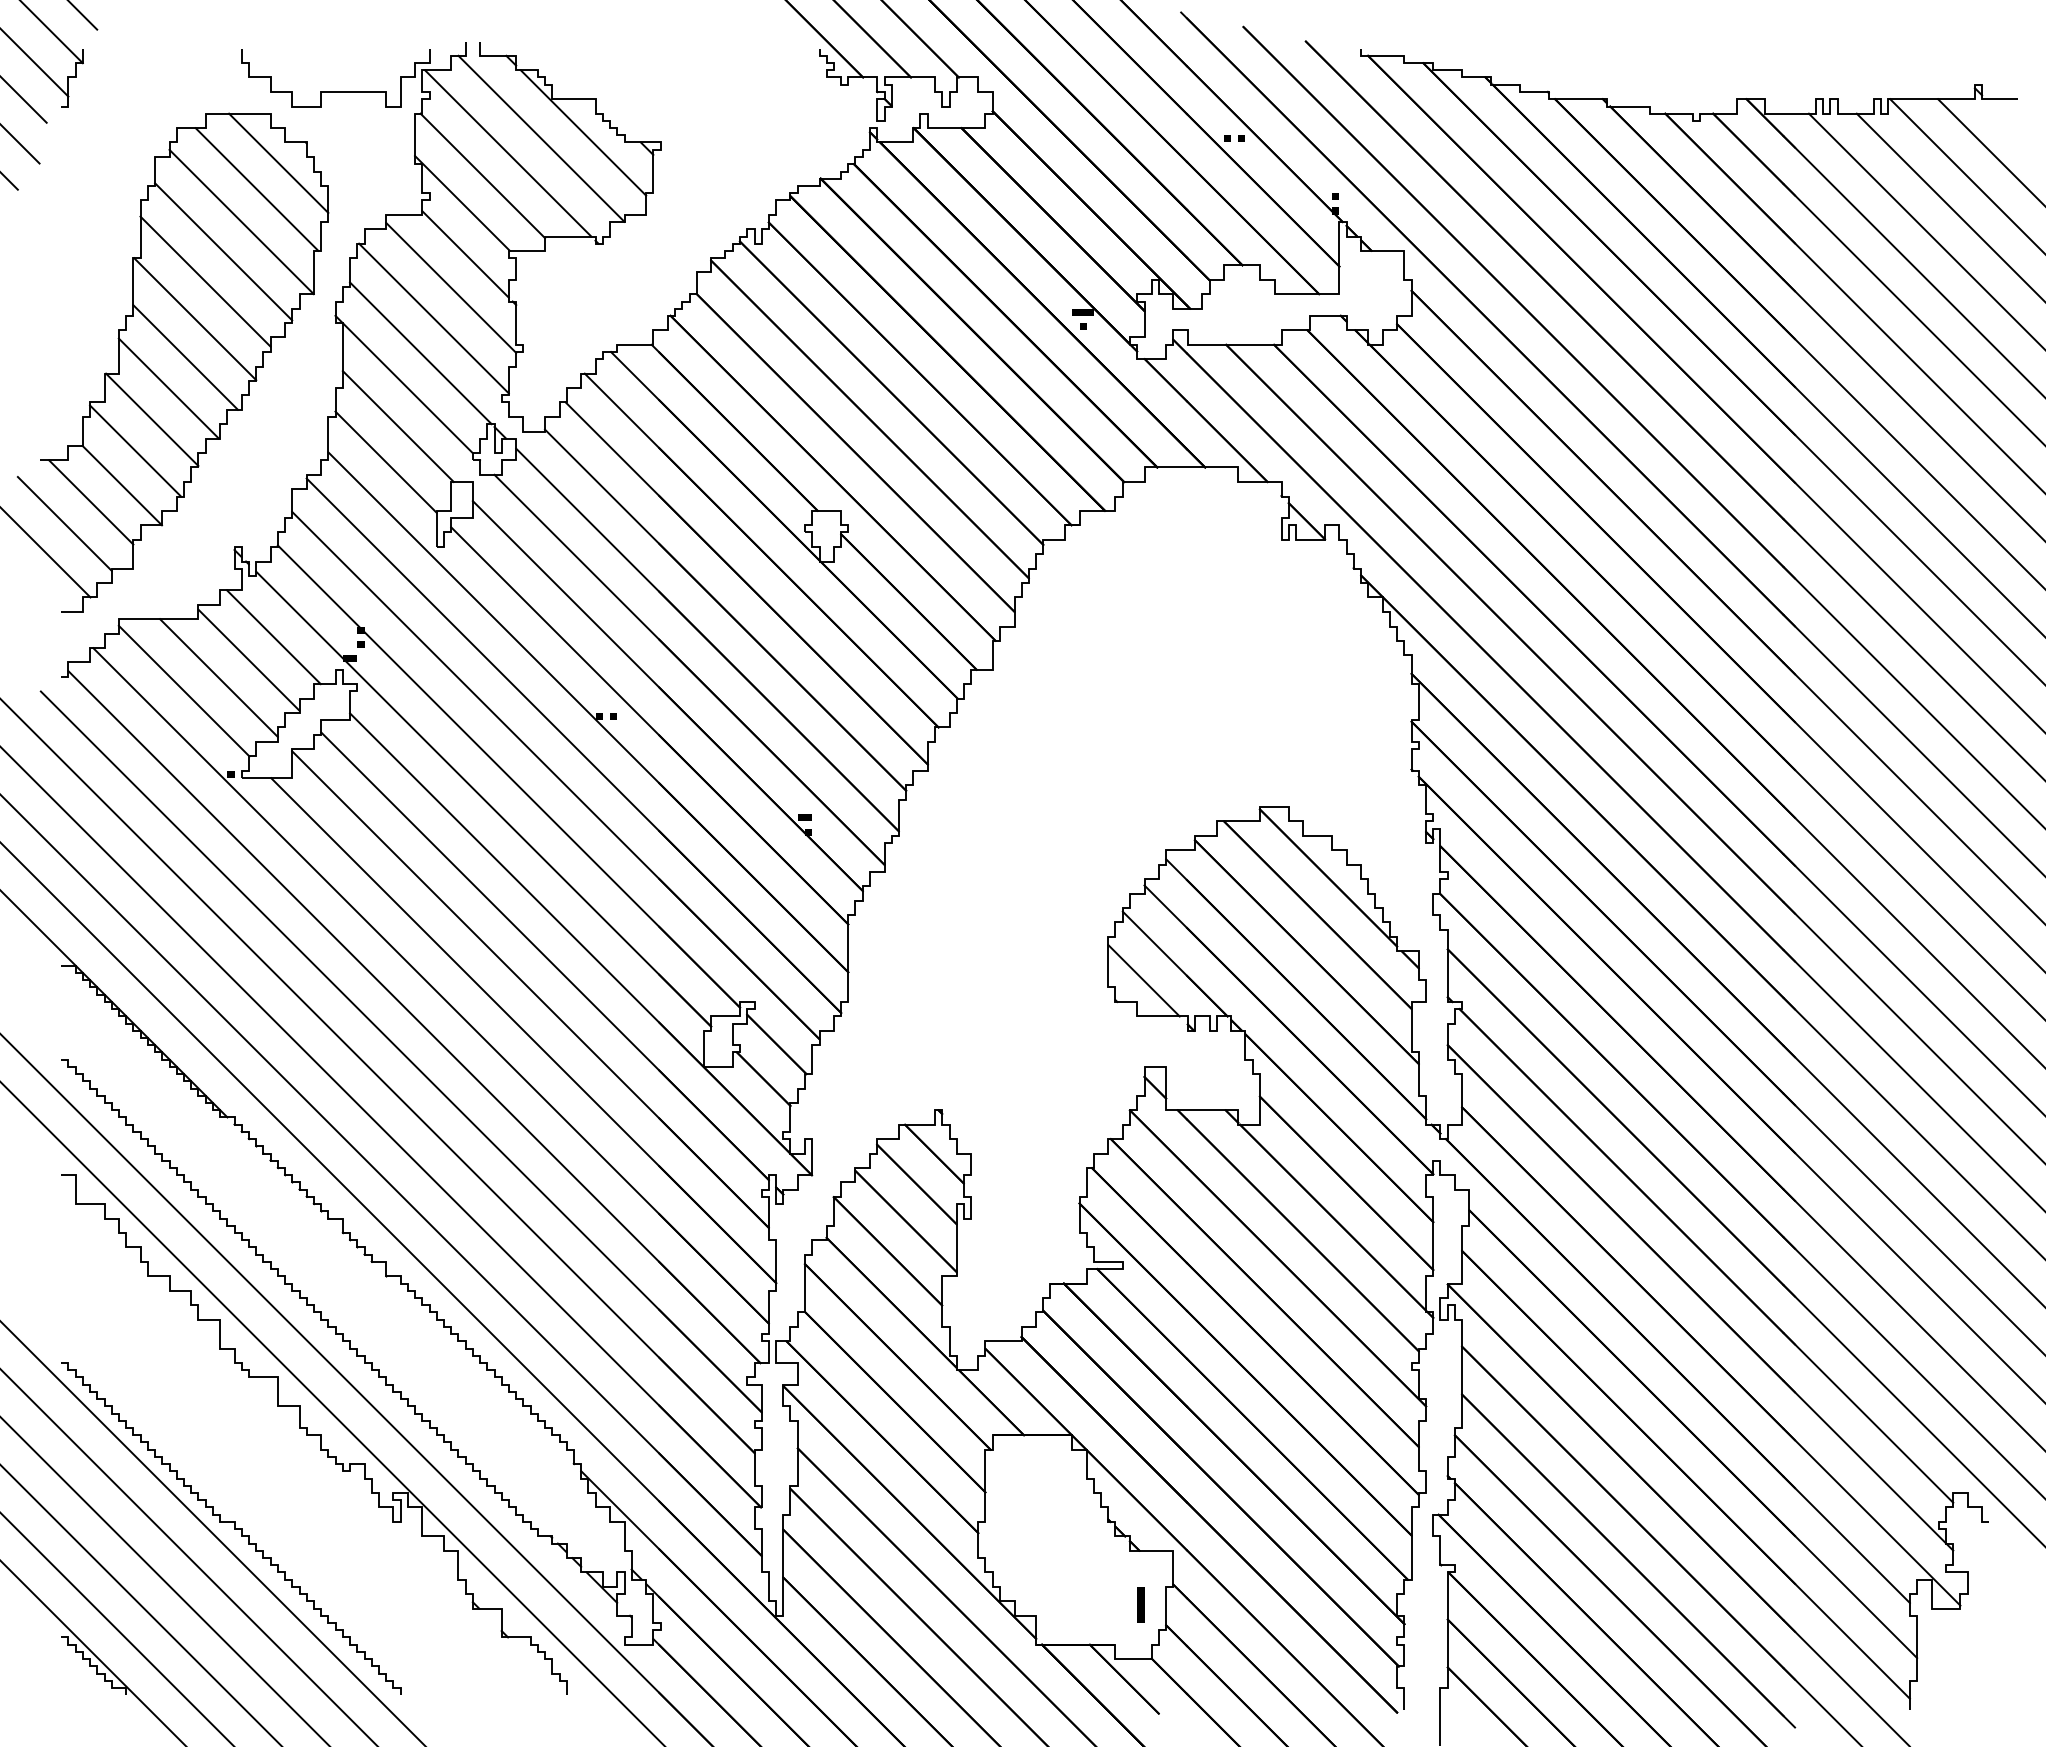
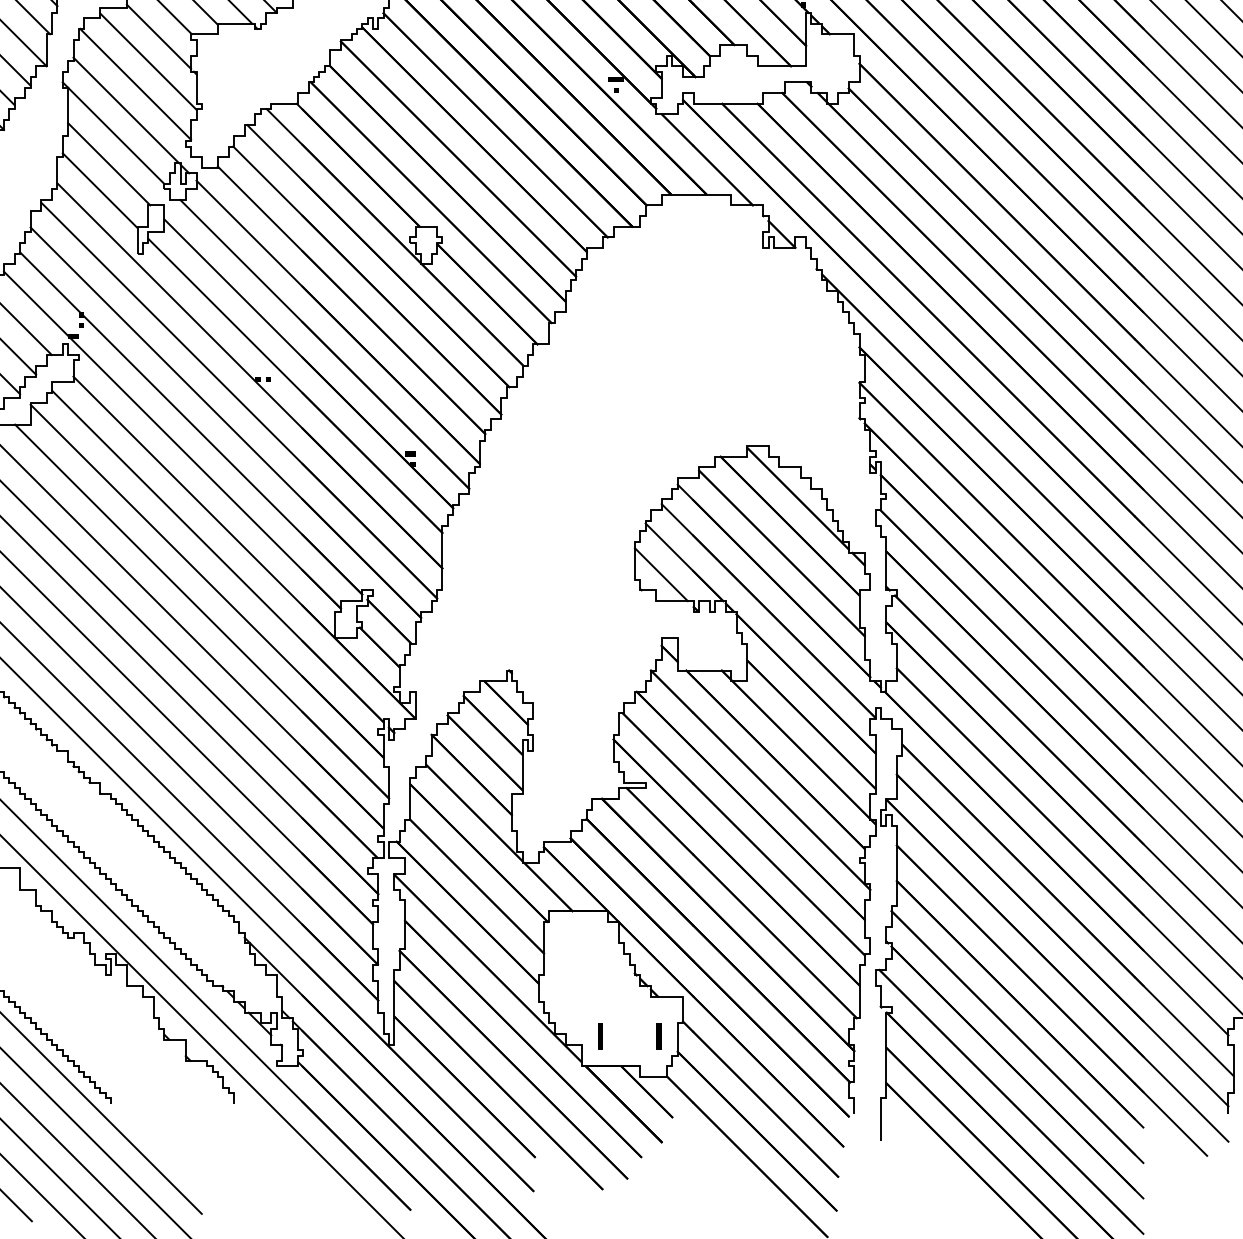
part: (1061, 1604) -> (600, 1036), added

